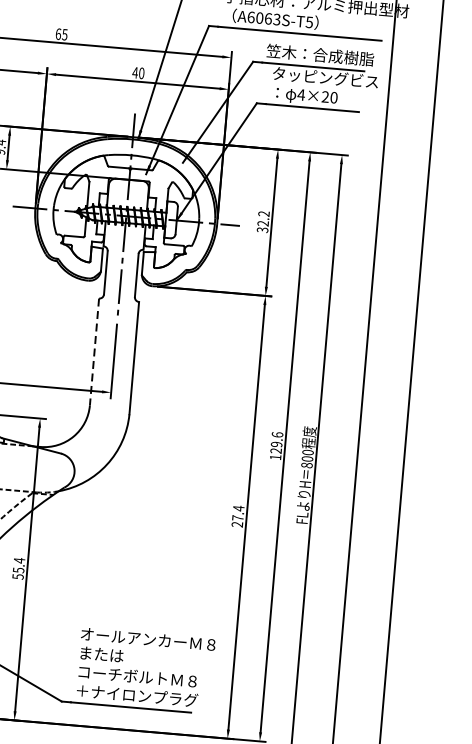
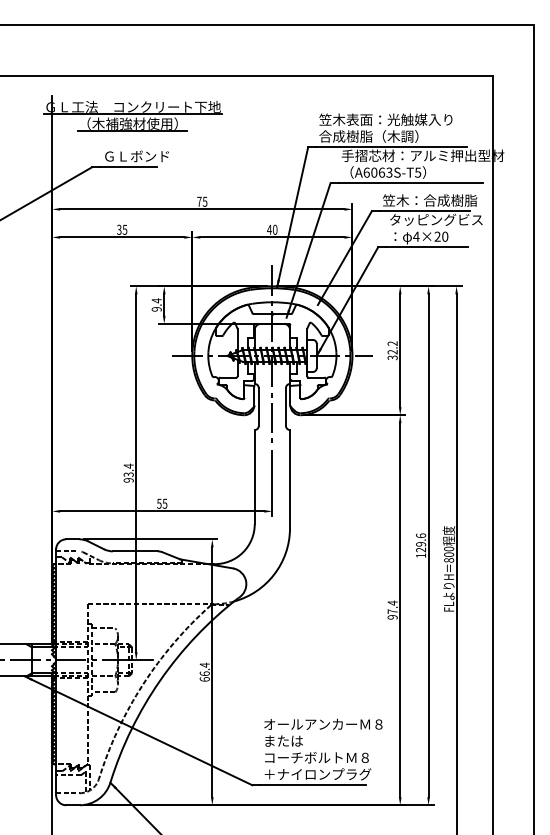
text: (58, 33) -> (199, 201), 65 -> 75
line: (94, 352) -> (254, 477), dashed -> solid
text: (237, 524) -> (392, 617), 27.4 -> 97.4
text: (18, 573) -> (204, 676), 55.4 -> 66.4

